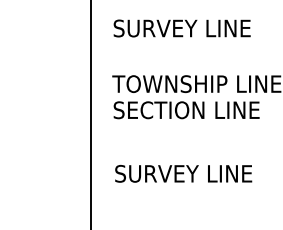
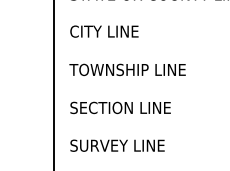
text: (182, 28) -> (117, 31), SURVEY LINE -> CITY LINE
text: (186, 109) -> (120, 107), moved
text: (183, 173) -> (117, 145), moved

